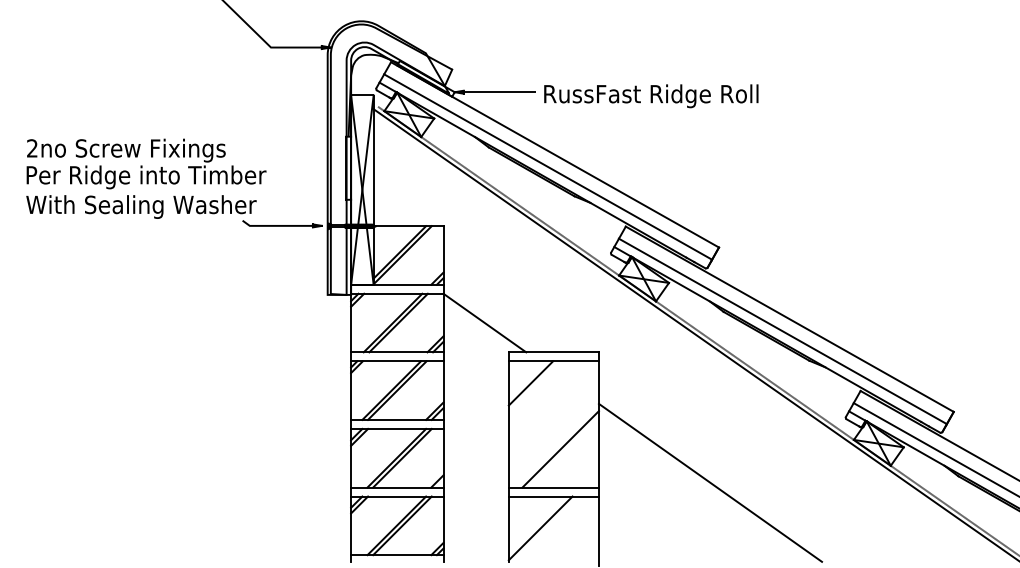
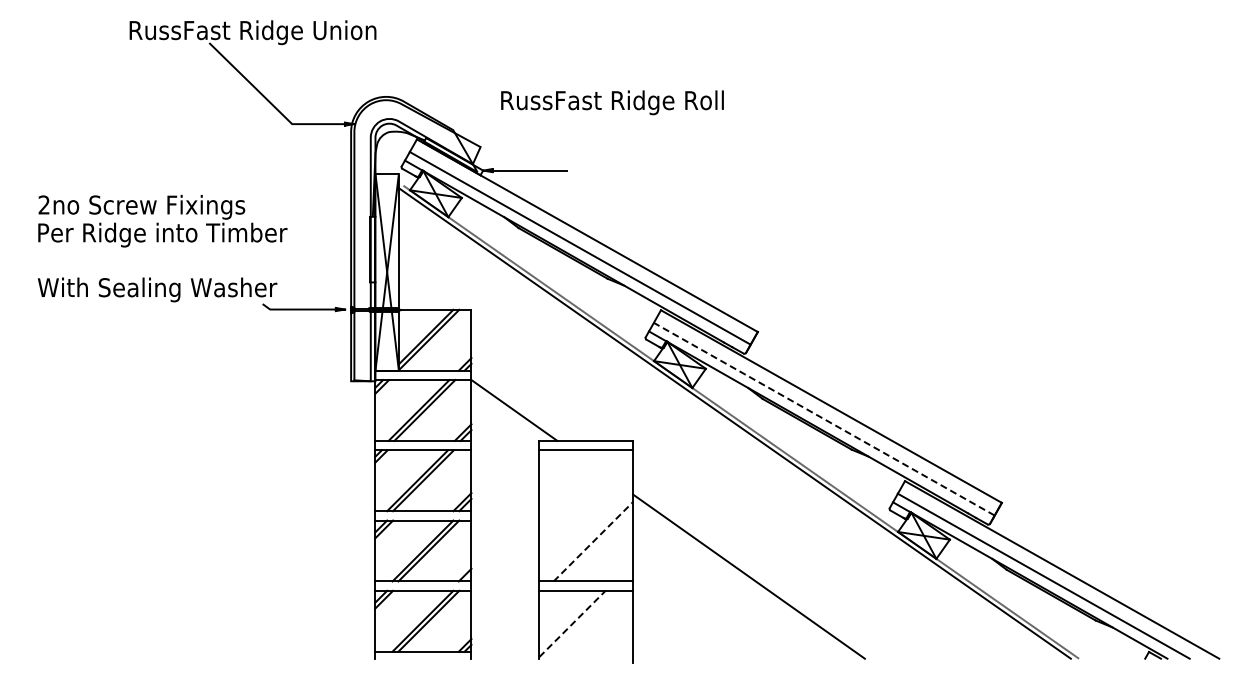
text: (651, 95) -> (612, 102), moved
text: (146, 164) -> (162, 221), moved
line: (783, 331) -> (824, 419), solid -> dashed
line: (531, 383) -> (562, 473), removed
line: (560, 449) -> (593, 541), solid -> dashed
line: (540, 527) -> (572, 623), solid -> dashed

